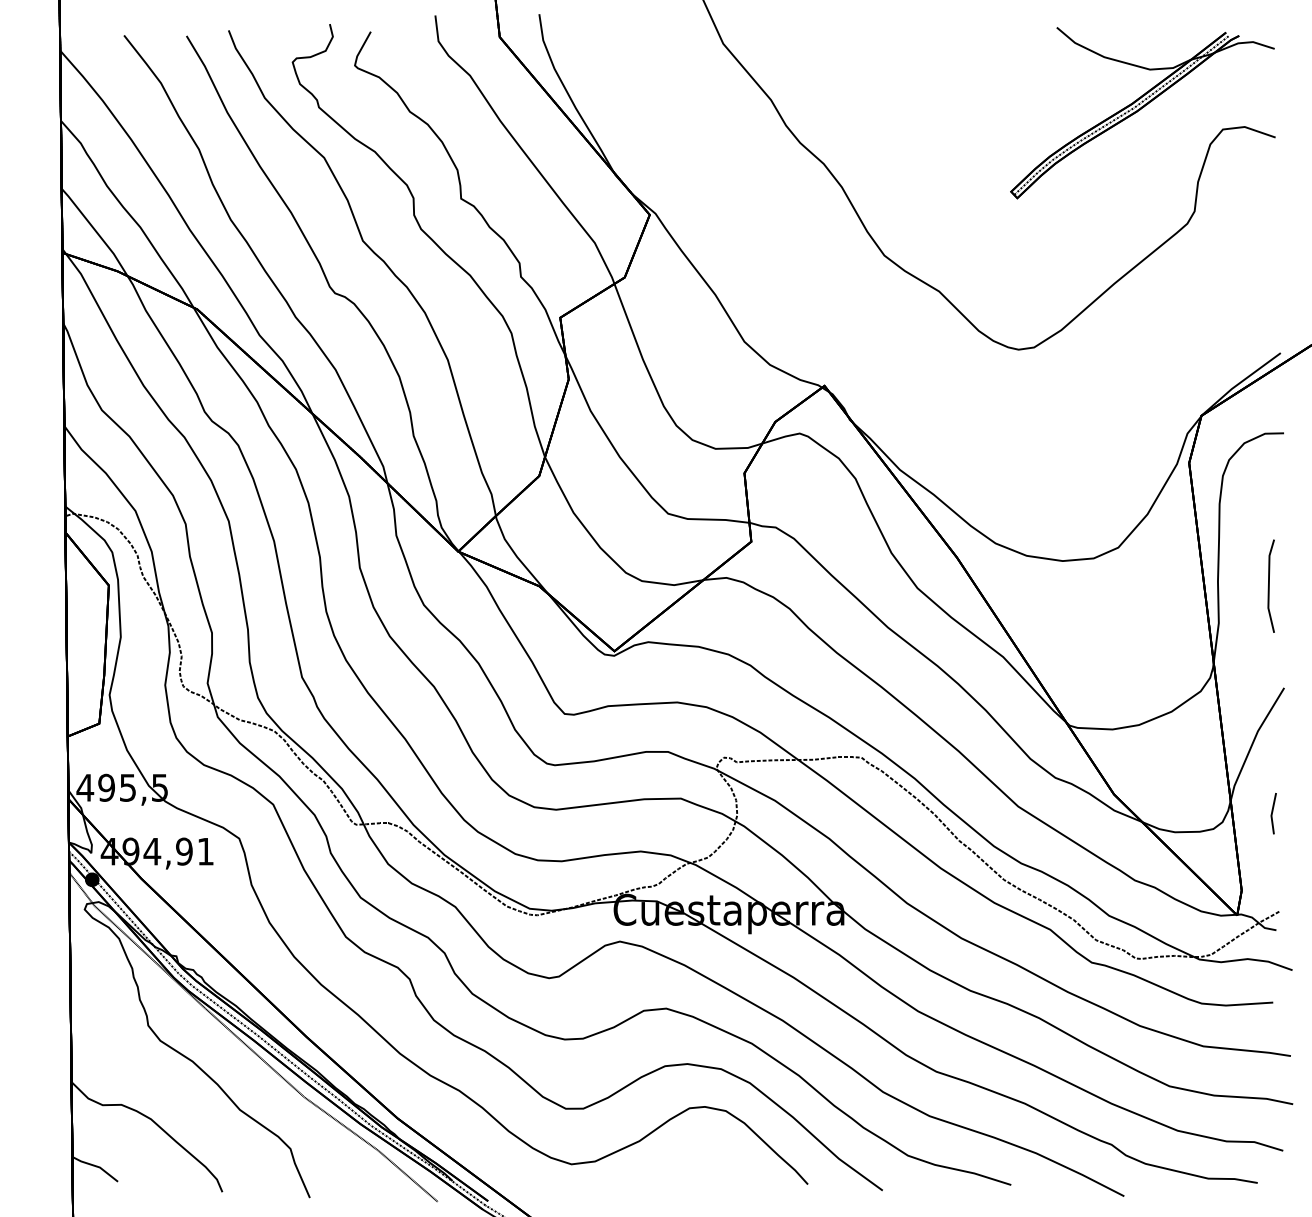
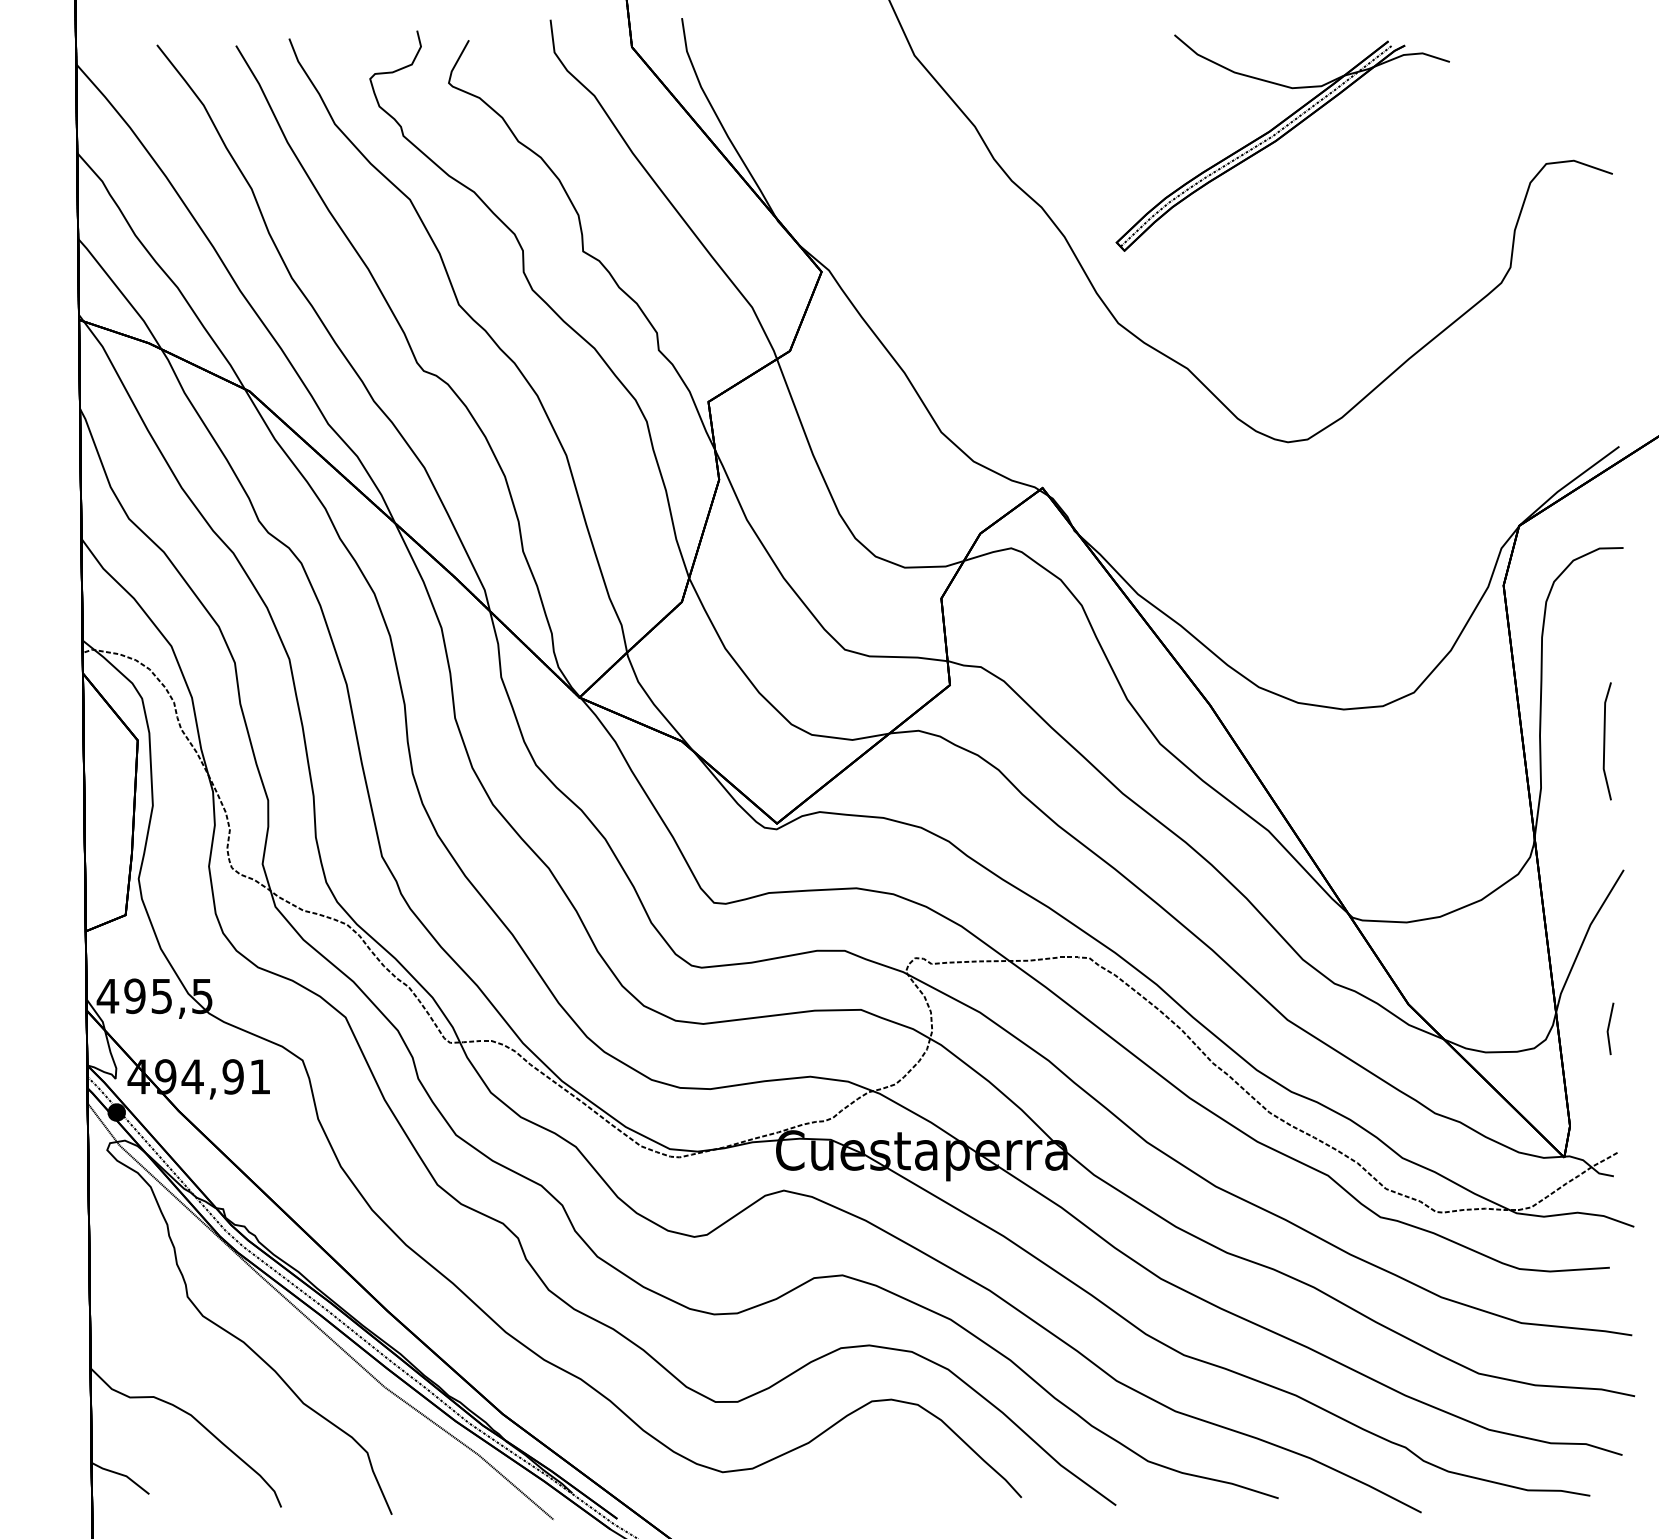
part: (1142, 113) -> (1282, 143), moved

